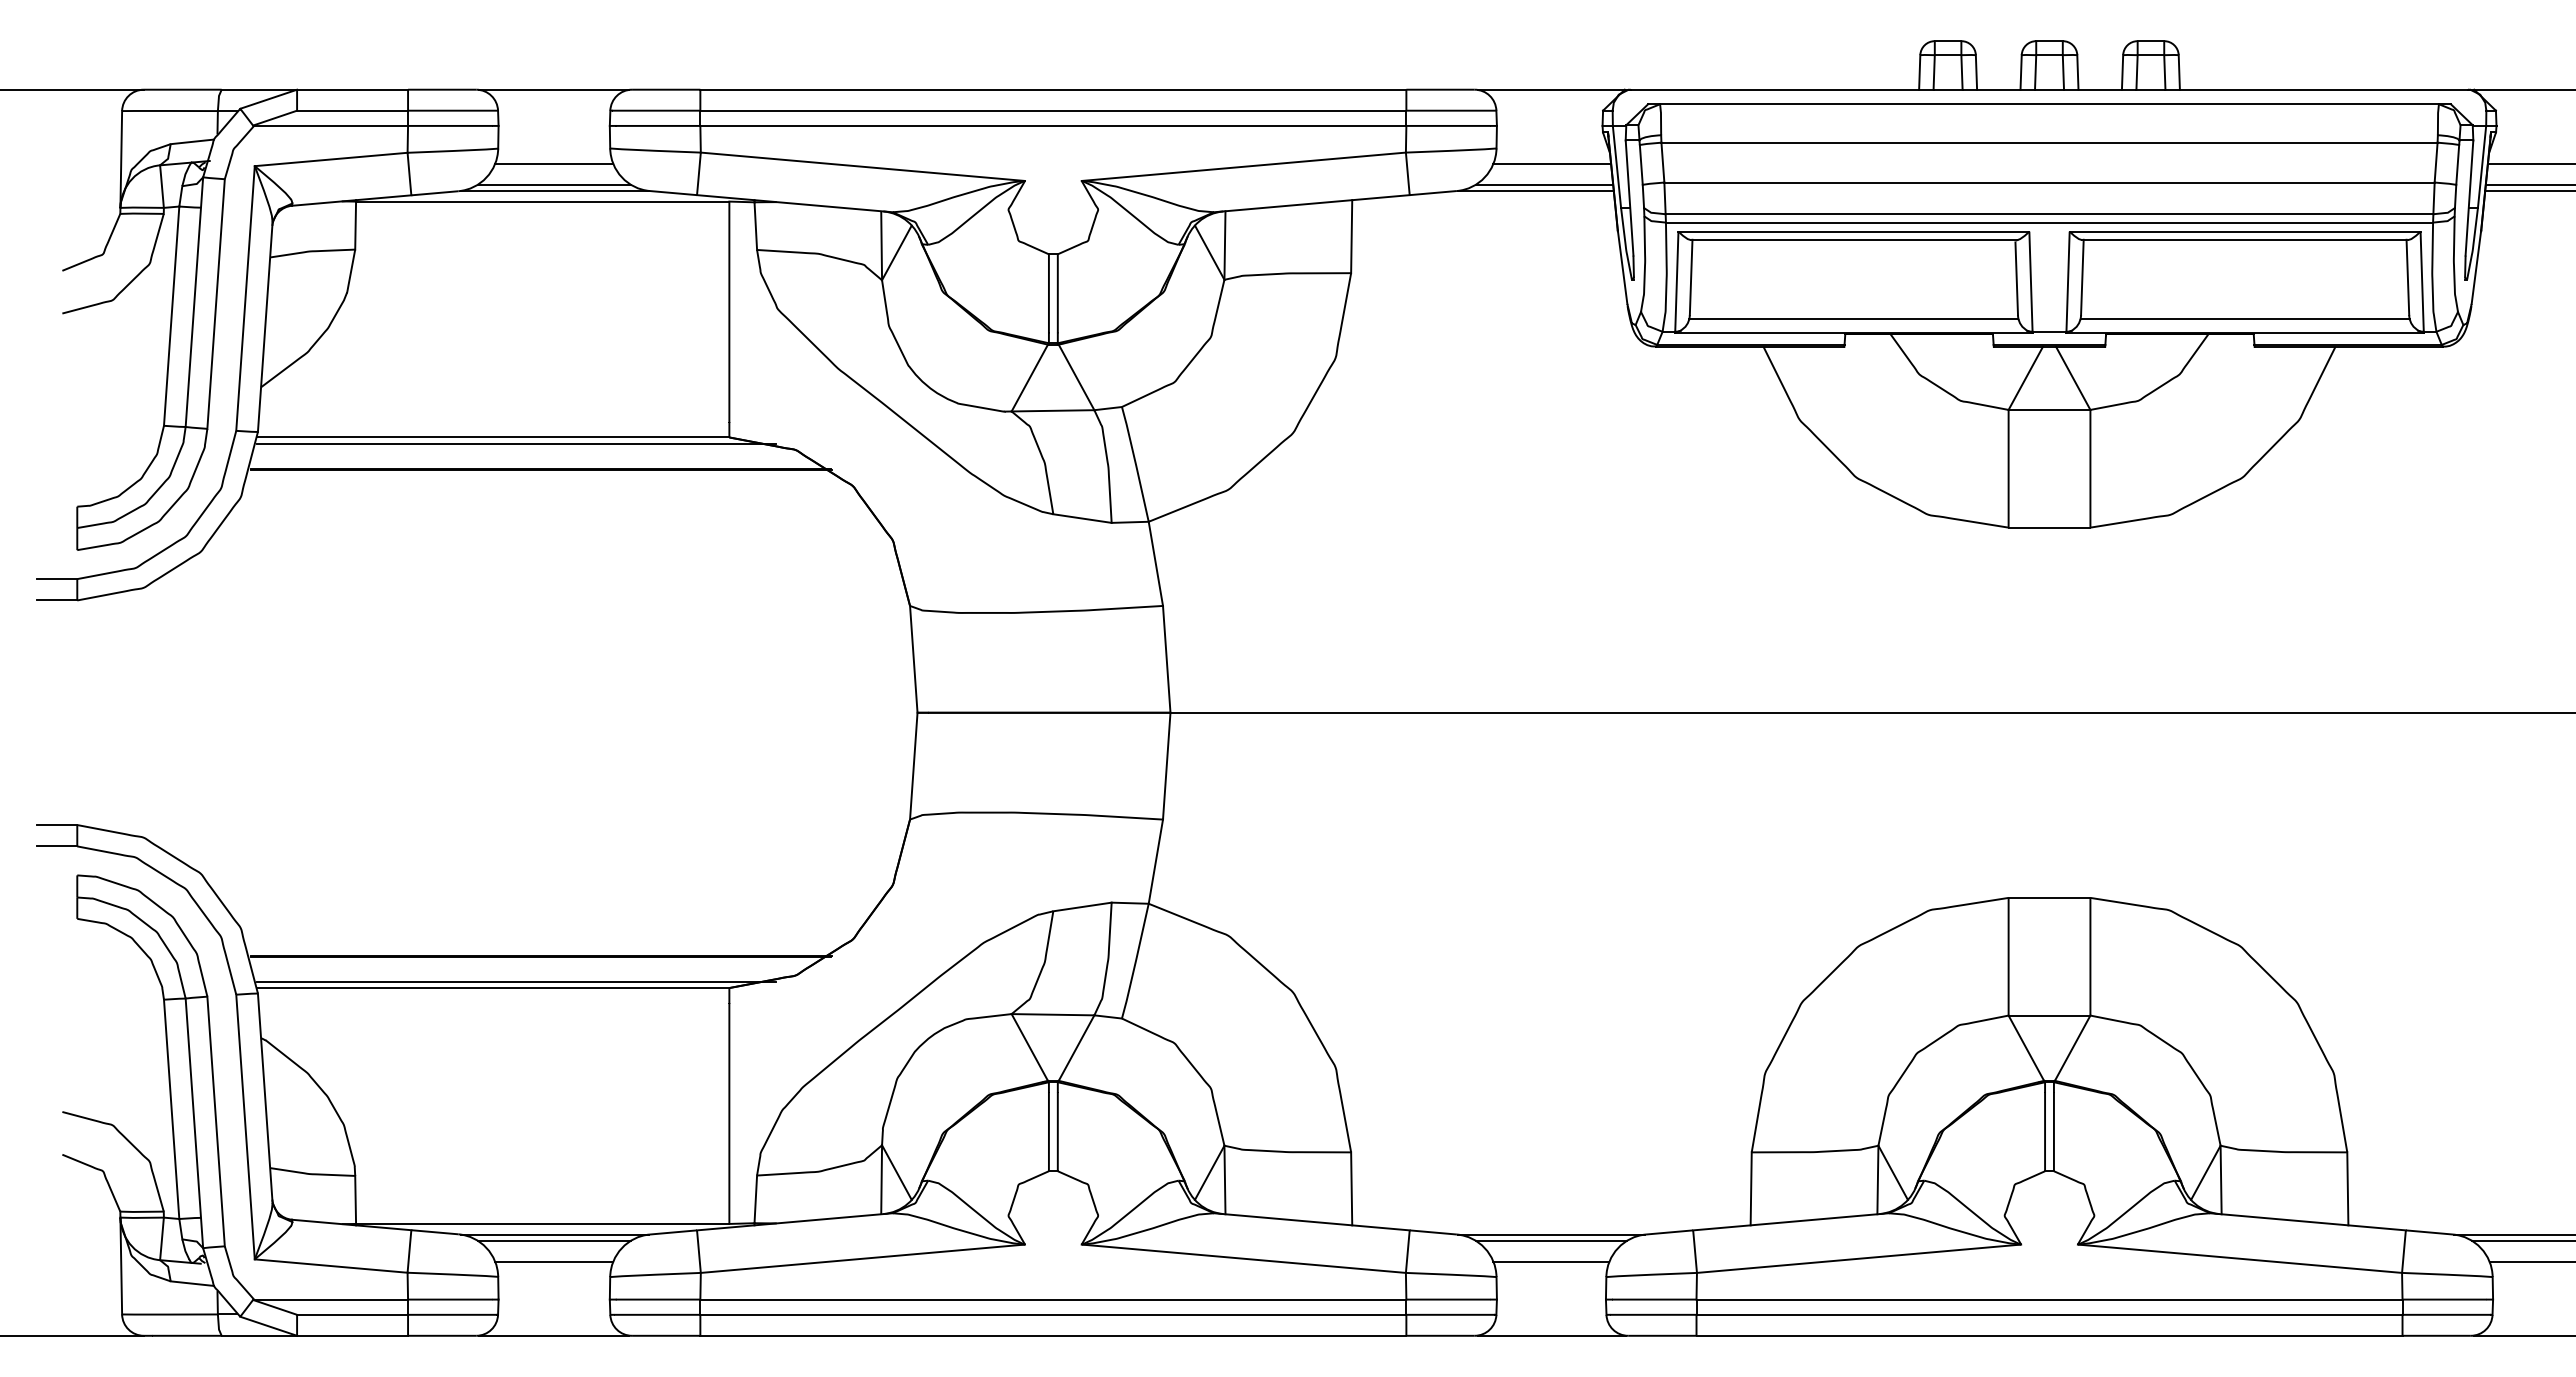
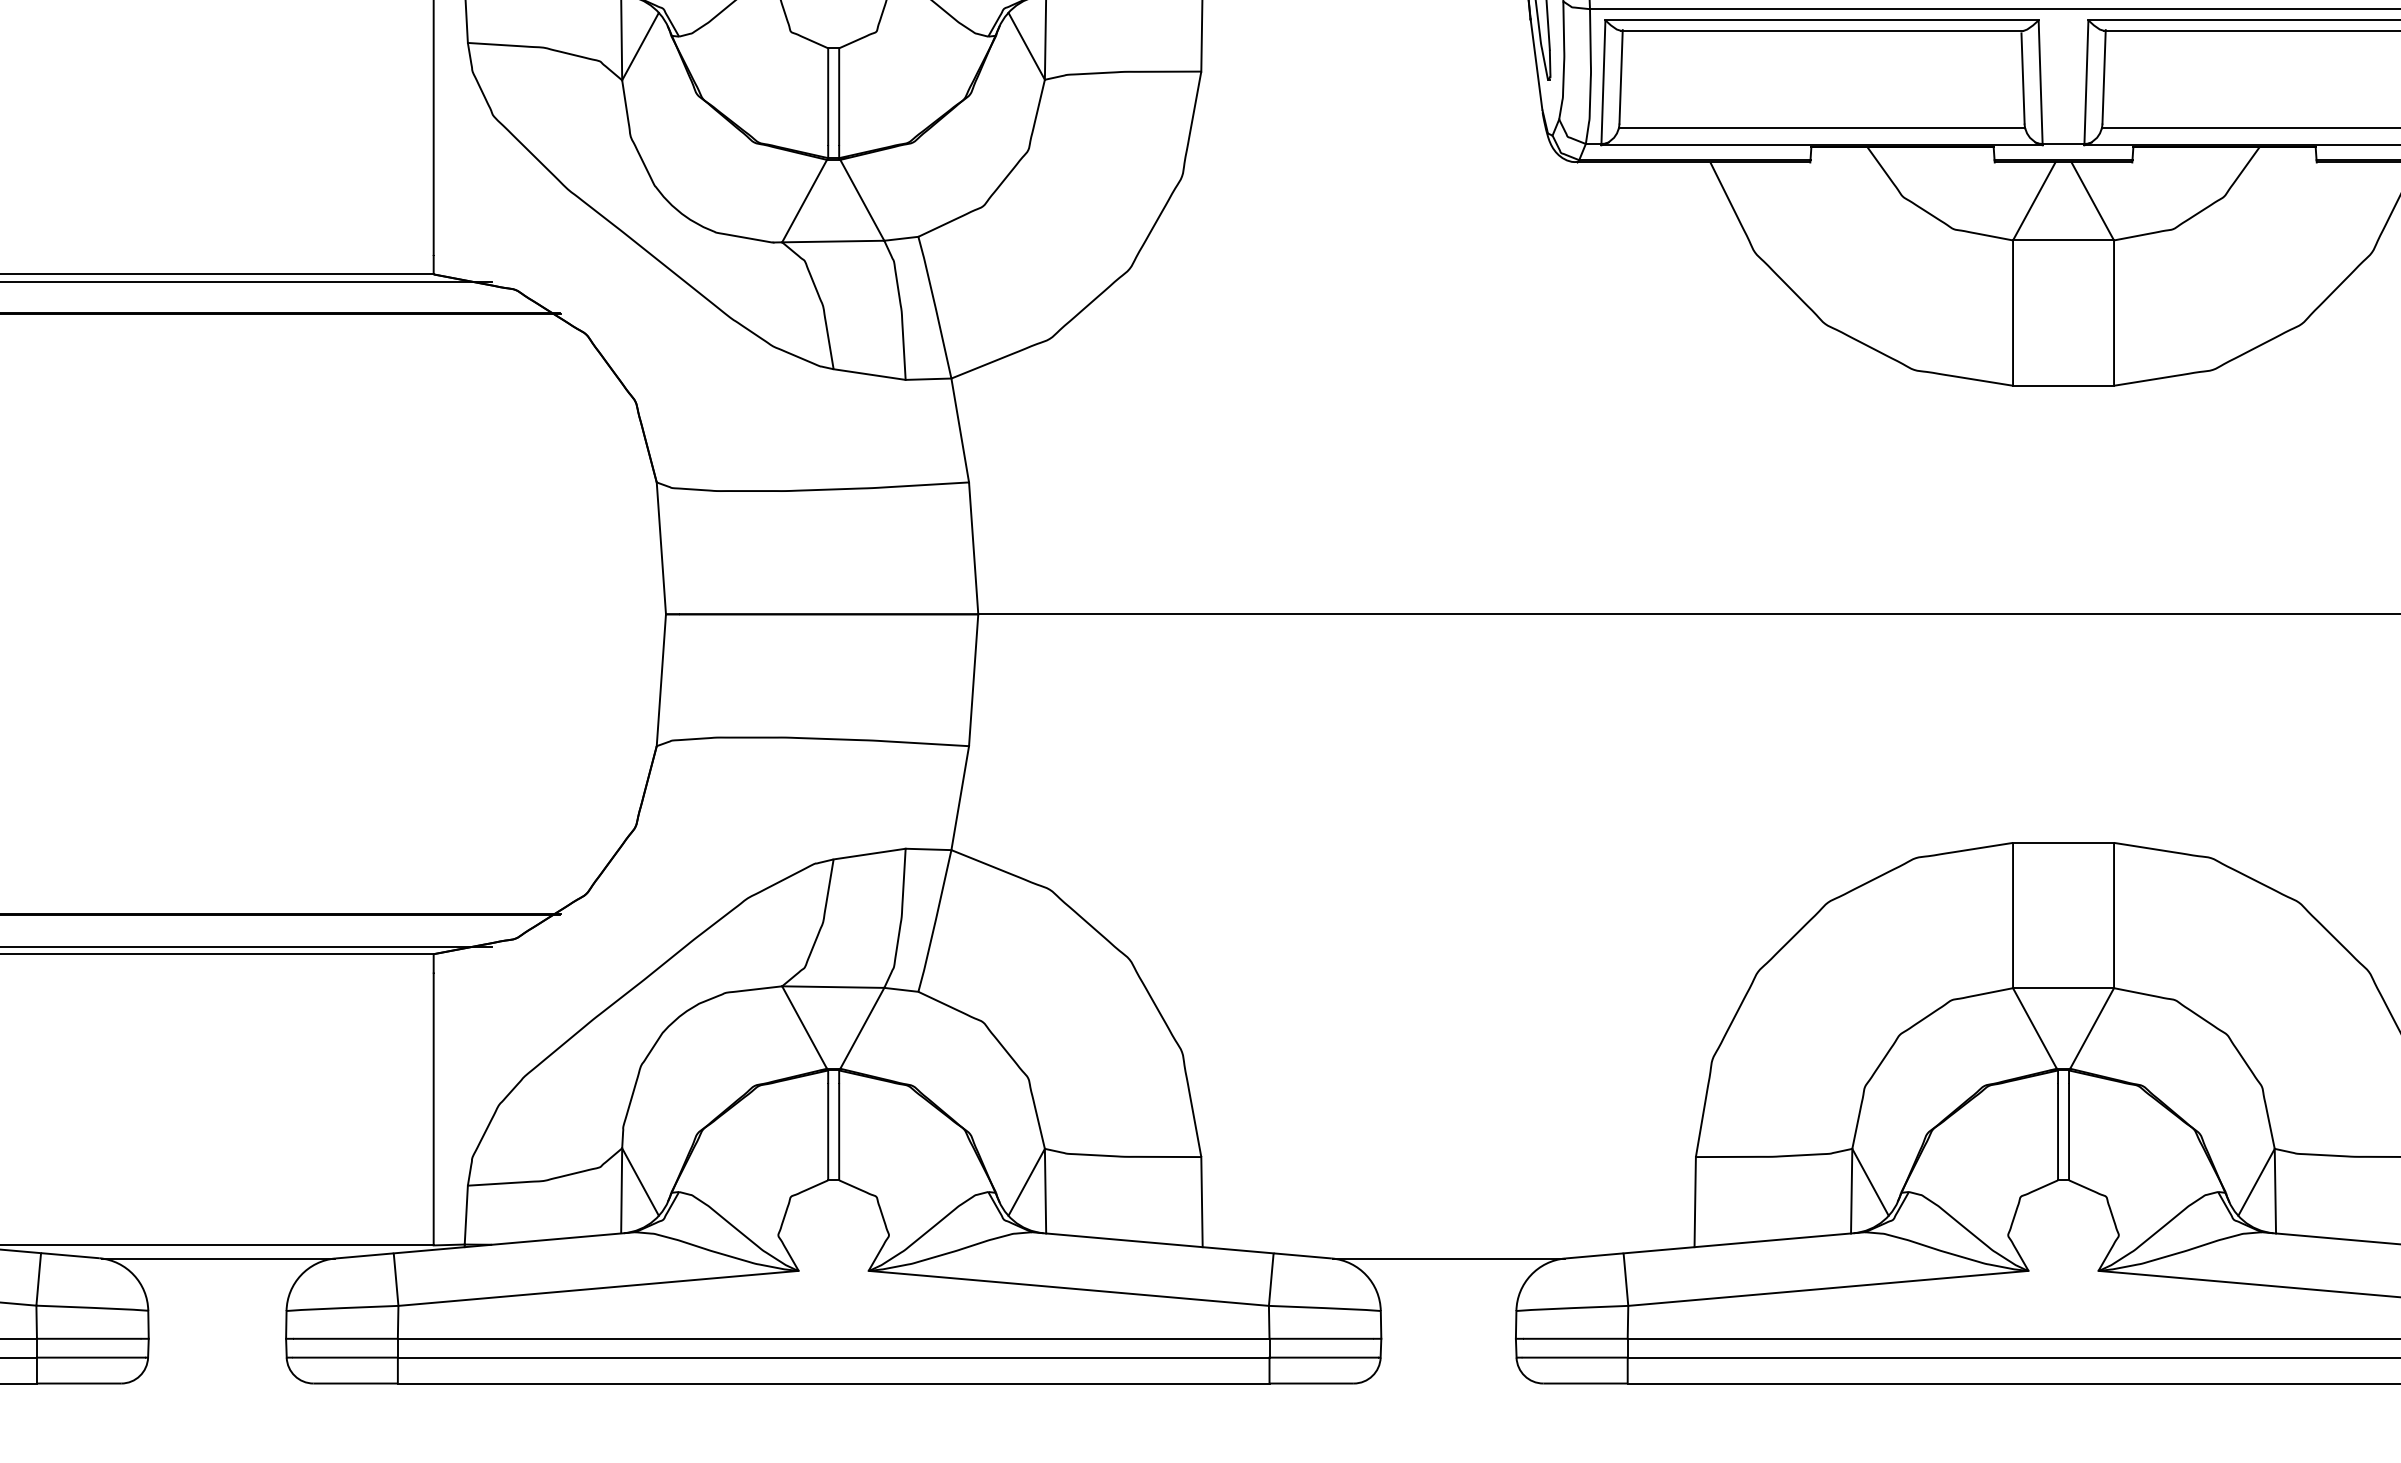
line: (553, 1240) -> (216, 1265), removed
line: (1550, 1240) -> (1447, 1265), removed
line: (554, 1261) -> (217, 1291), removed
line: (1551, 1261) -> (1448, 1291), removed
line: (554, 1335) -> (217, 1383), removed
line: (1551, 1335) -> (1448, 1383), removed

